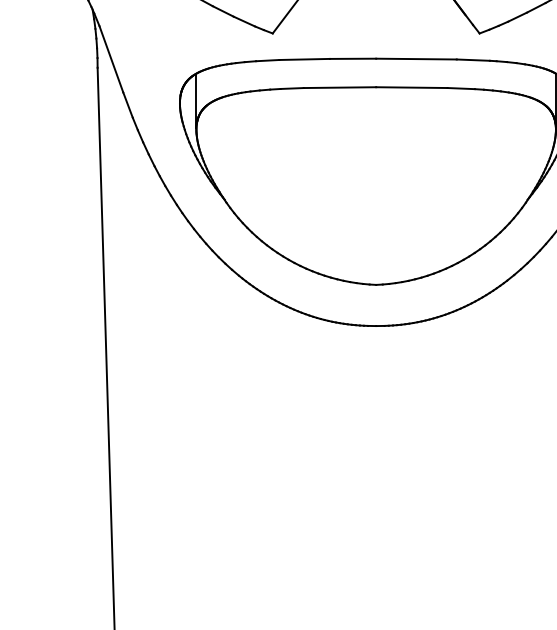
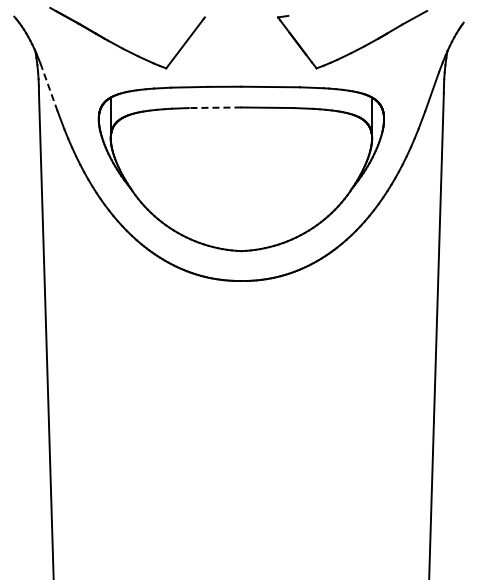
line: (110, 59) -> (48, 87), solid -> dashed
line: (339, 87) -> (214, 107), solid -> dashed

